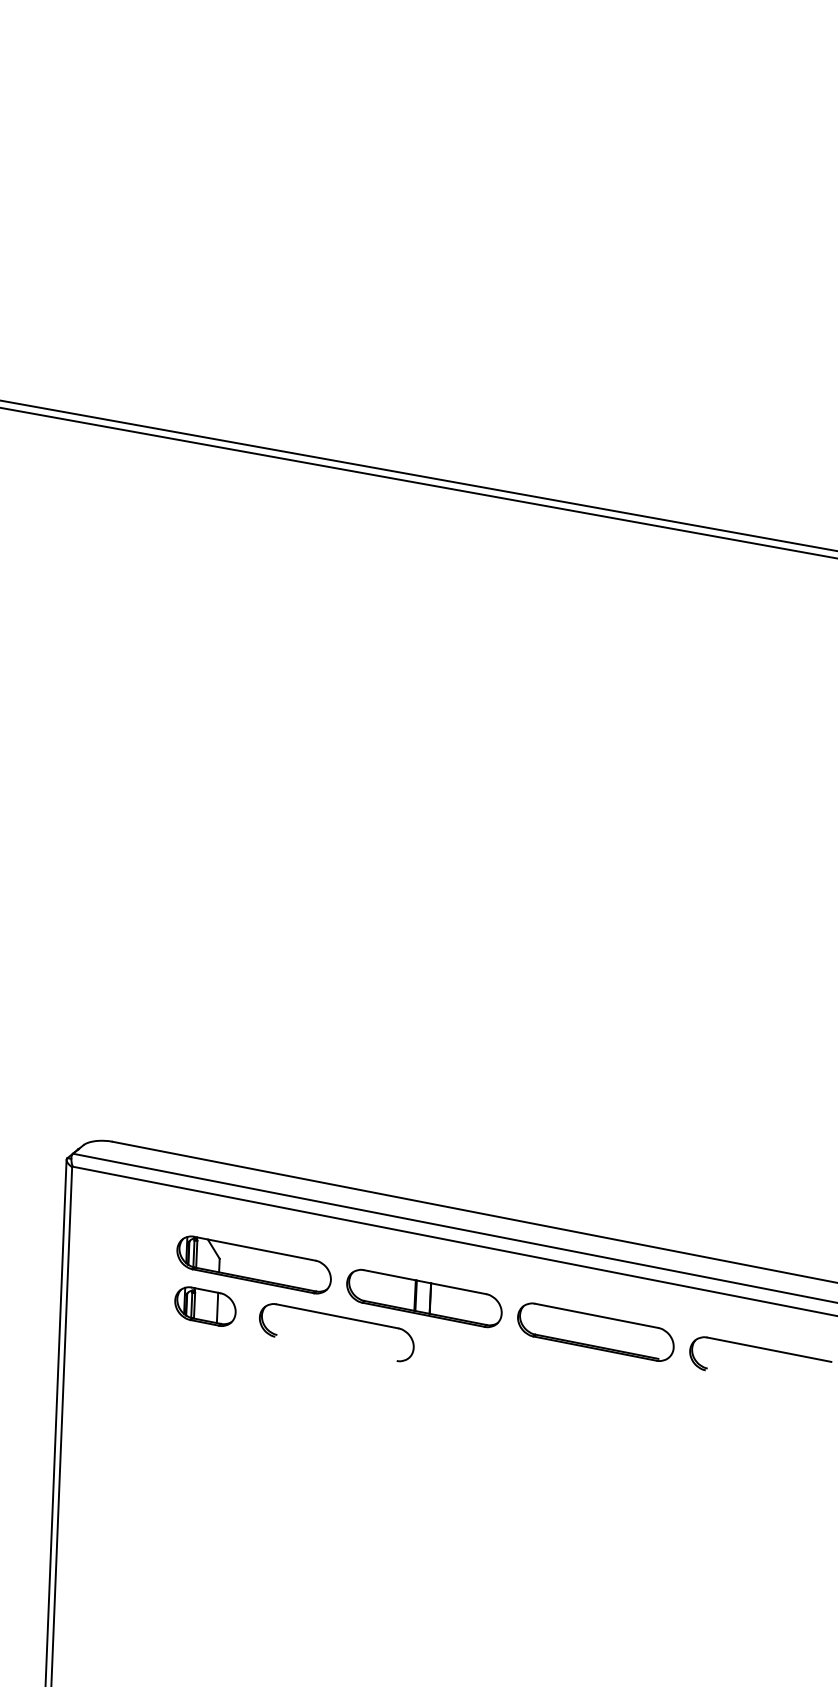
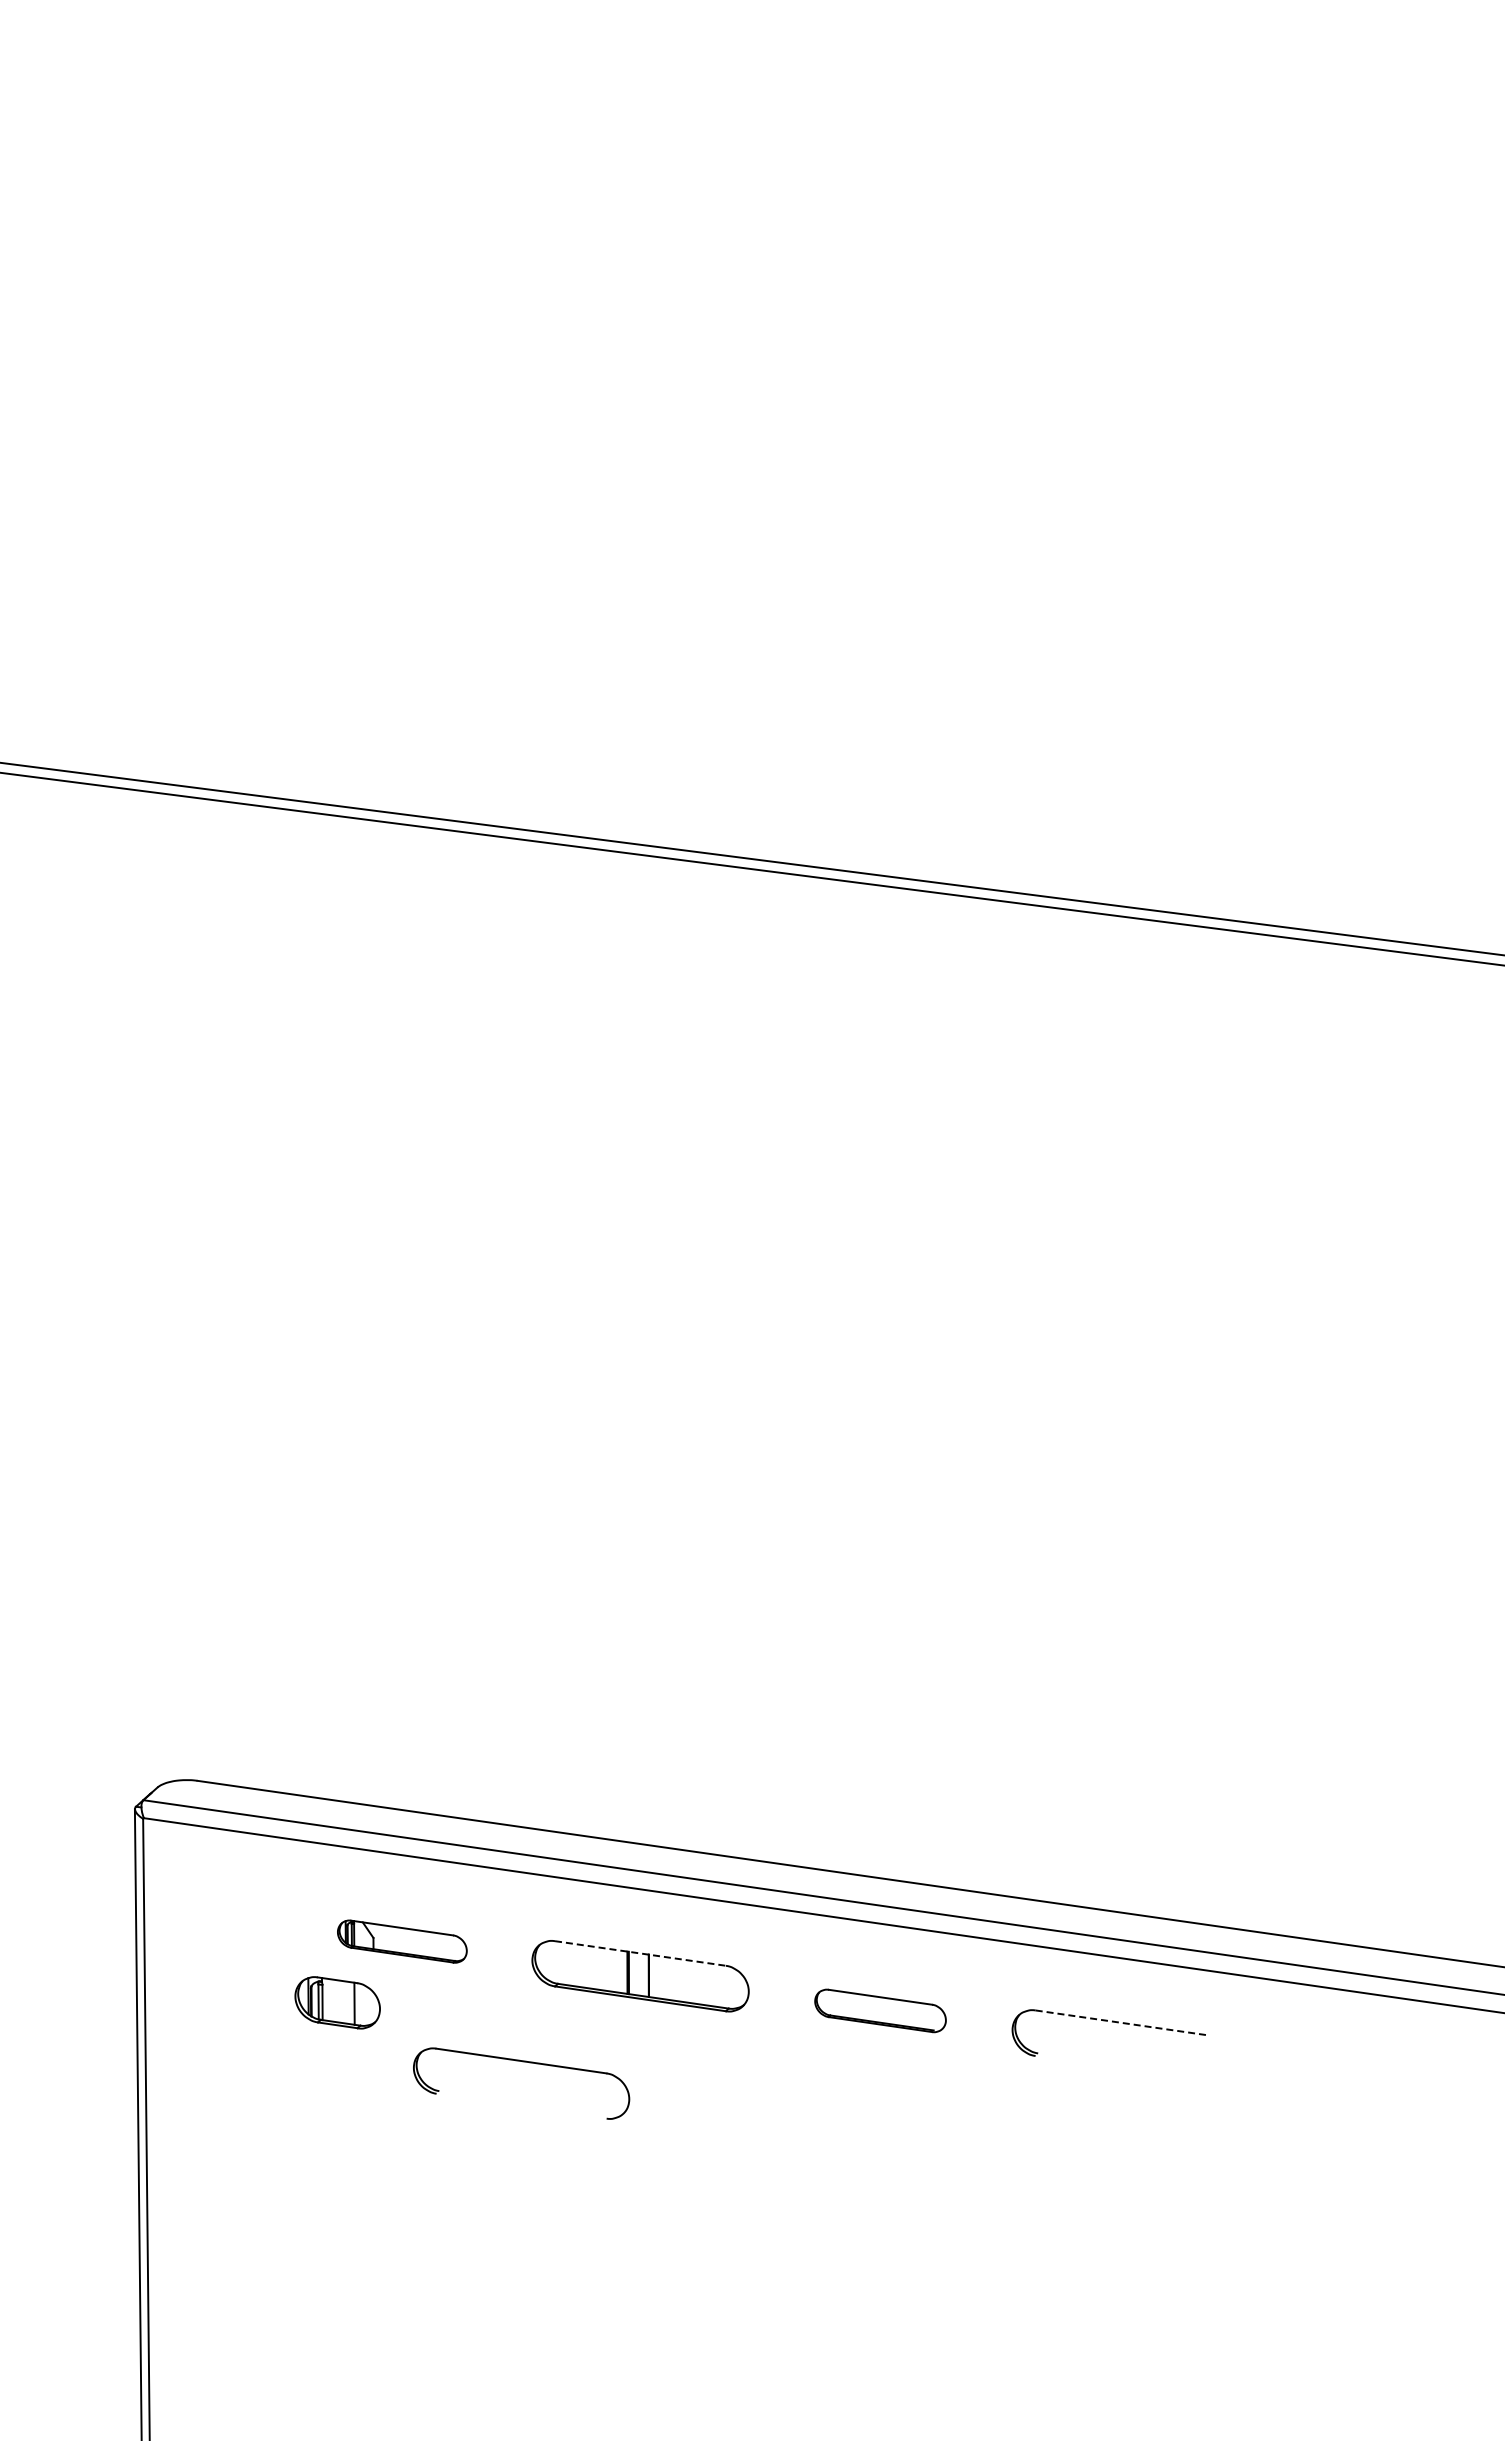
part: (254, 1264) -> (402, 1941), size x0.6
line: (425, 1282) -> (641, 1953), solid -> dashed
part: (338, 1317) -> (522, 2062), moved
part: (595, 1331) -> (880, 2010), size x0.6
line: (769, 1349) -> (1122, 2022), solid -> dashed

